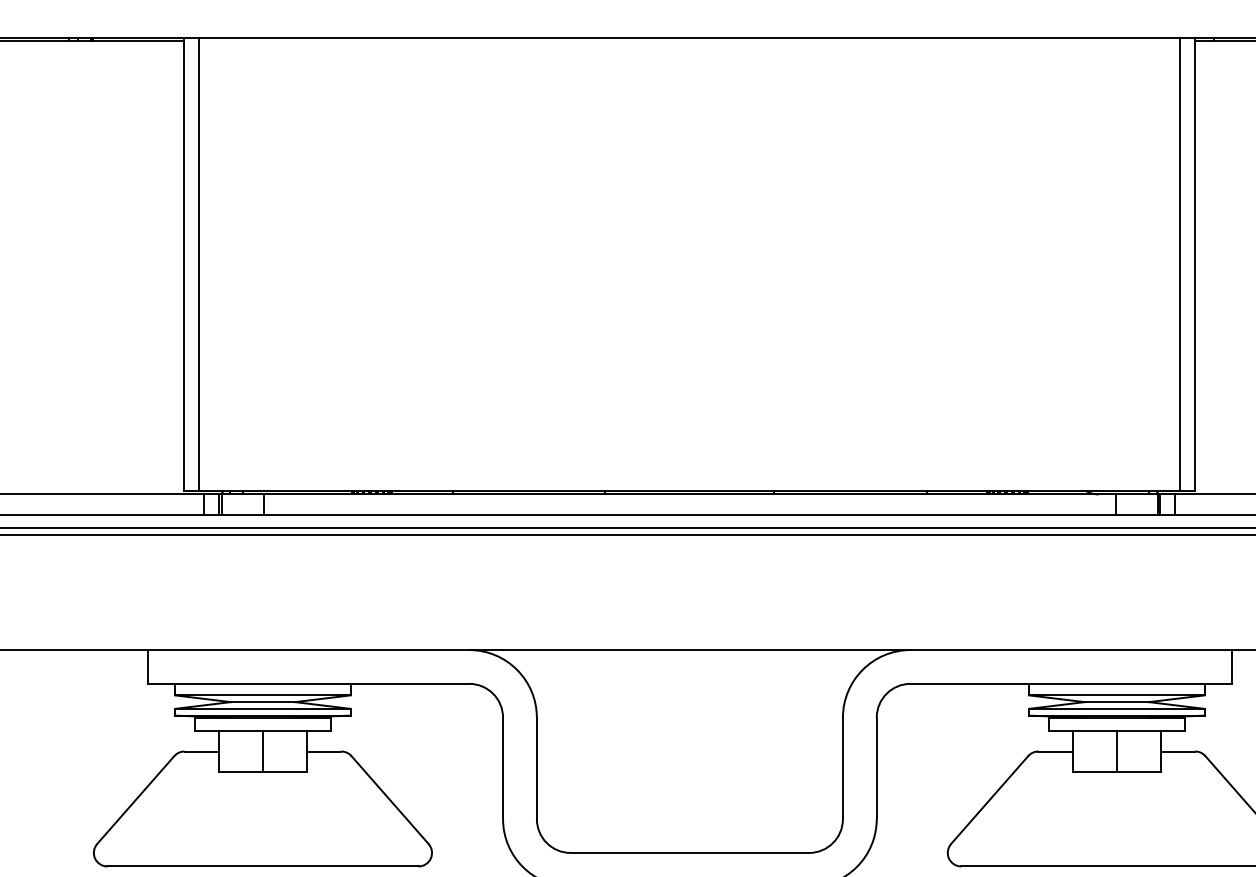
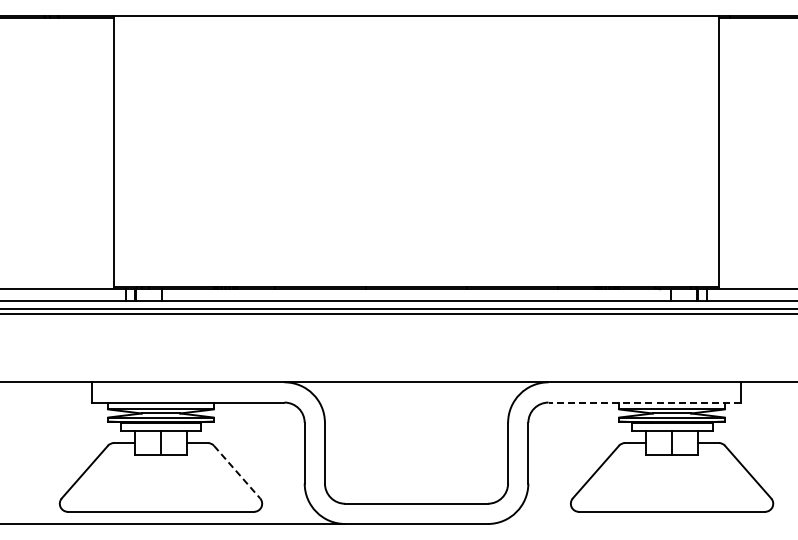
line: (198, 264) -> (122, 151), removed
line: (1181, 264) -> (710, 151), removed
line: (1070, 683) -> (644, 402), solid -> dashed
line: (390, 800) -> (237, 472), solid -> dashed

